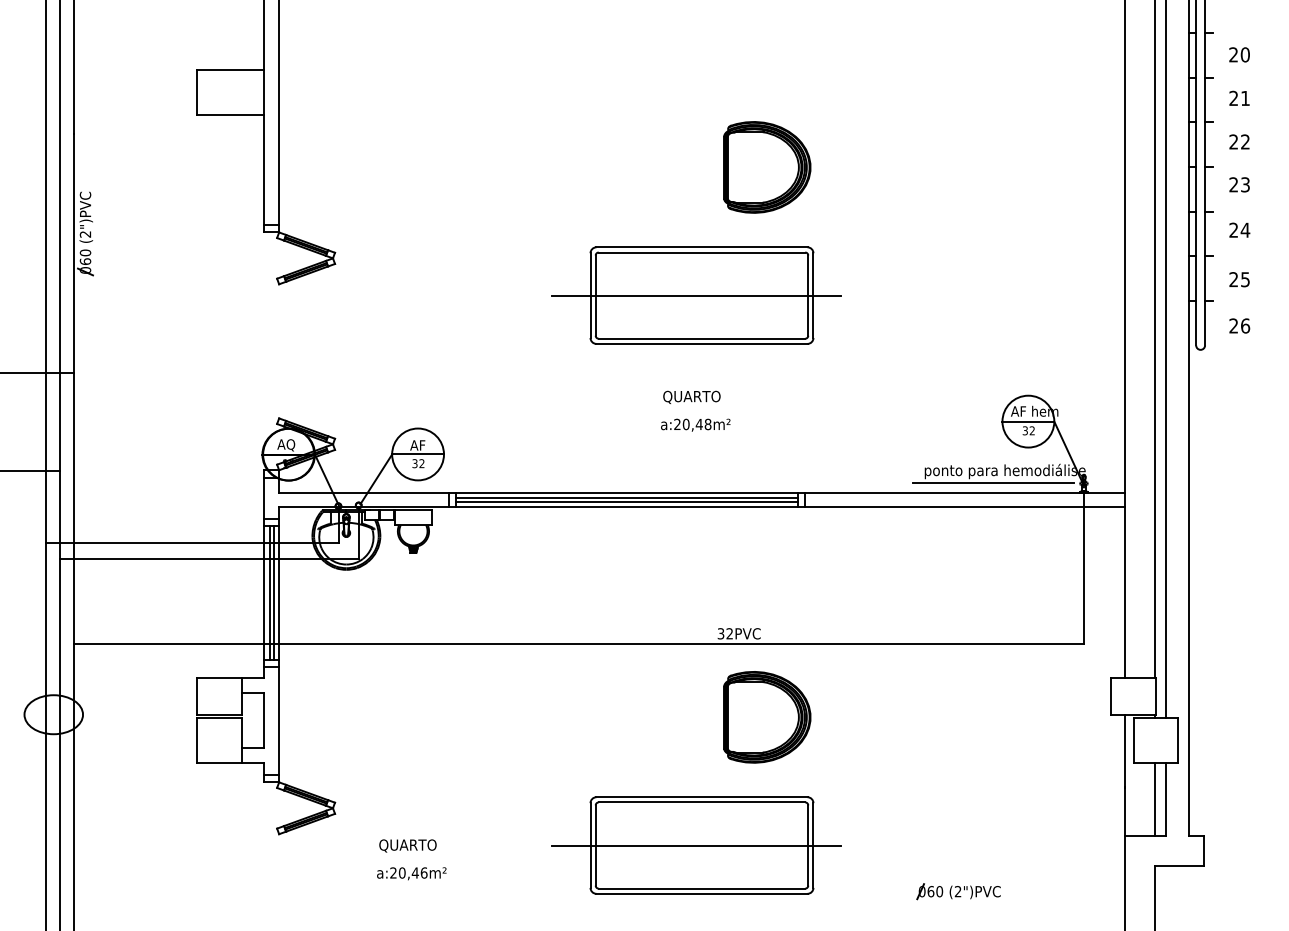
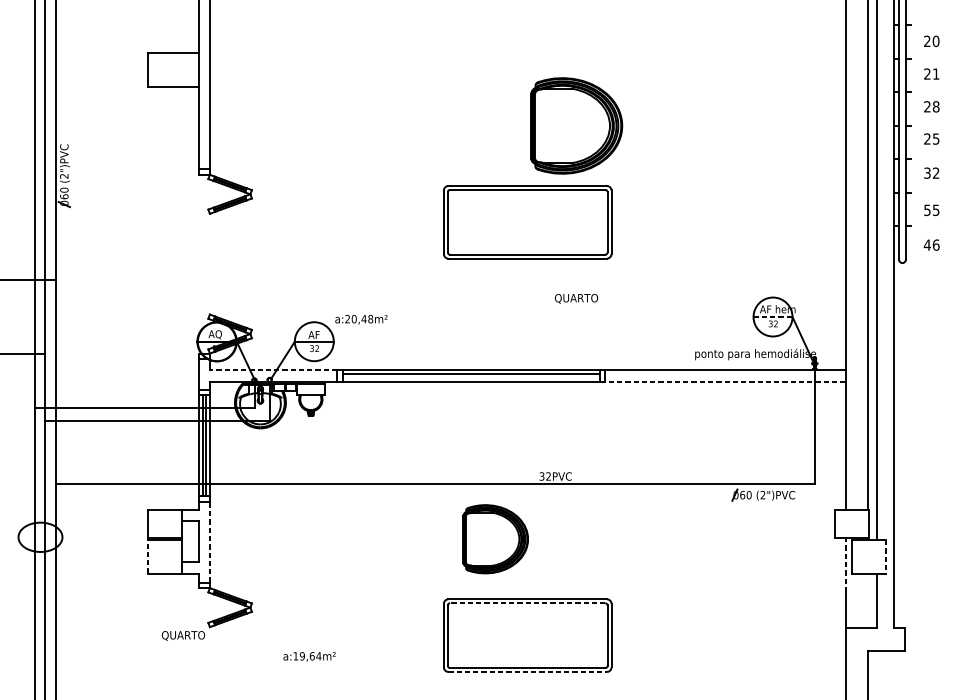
text: (1245, 141) -> (936, 106), 22 -> 28
part: (767, 167) -> (576, 126), size x1.4
text: (1245, 184) -> (936, 138), 23 -> 25
text: (1239, 229) -> (931, 172), 24 -> 32
text: (1233, 279) -> (927, 210), 25 -> 55
line: (696, 295) -> (523, 222), removed
text: (1233, 325) -> (927, 244), 26 -> 46
text: (691, 396) -> (576, 298), moved
line: (1028, 421) -> (773, 316), solid -> dashed
text: (695, 424) -> (361, 319), moved
line: (993, 482) -> (746, 362), removed
line: (363, 492) -> (273, 370), solid -> dashed
line: (626, 502) -> (470, 377), removed
line: (965, 507) -> (725, 381), solid -> dashed
part: (767, 717) -> (495, 539), moved
line: (279, 721) -> (210, 542), solid -> dashed
line: (197, 740) -> (148, 556), solid -> dashed
line: (1178, 741) -> (885, 557), solid -> dashed
line: (1124, 751) -> (845, 564), solid -> dashed
line: (1154, 799) -> (867, 601), removed
line: (701, 802) -> (527, 603), solid -> dashed
text: (407, 845) -> (183, 635), moved
line: (696, 845) -> (523, 635), removed
text: (408, 872) -> (307, 655), a:20,46m² -> a:19,64m²
part: (958, 891) -> (763, 495), moved
line: (701, 893) -> (527, 671), solid -> dashed

